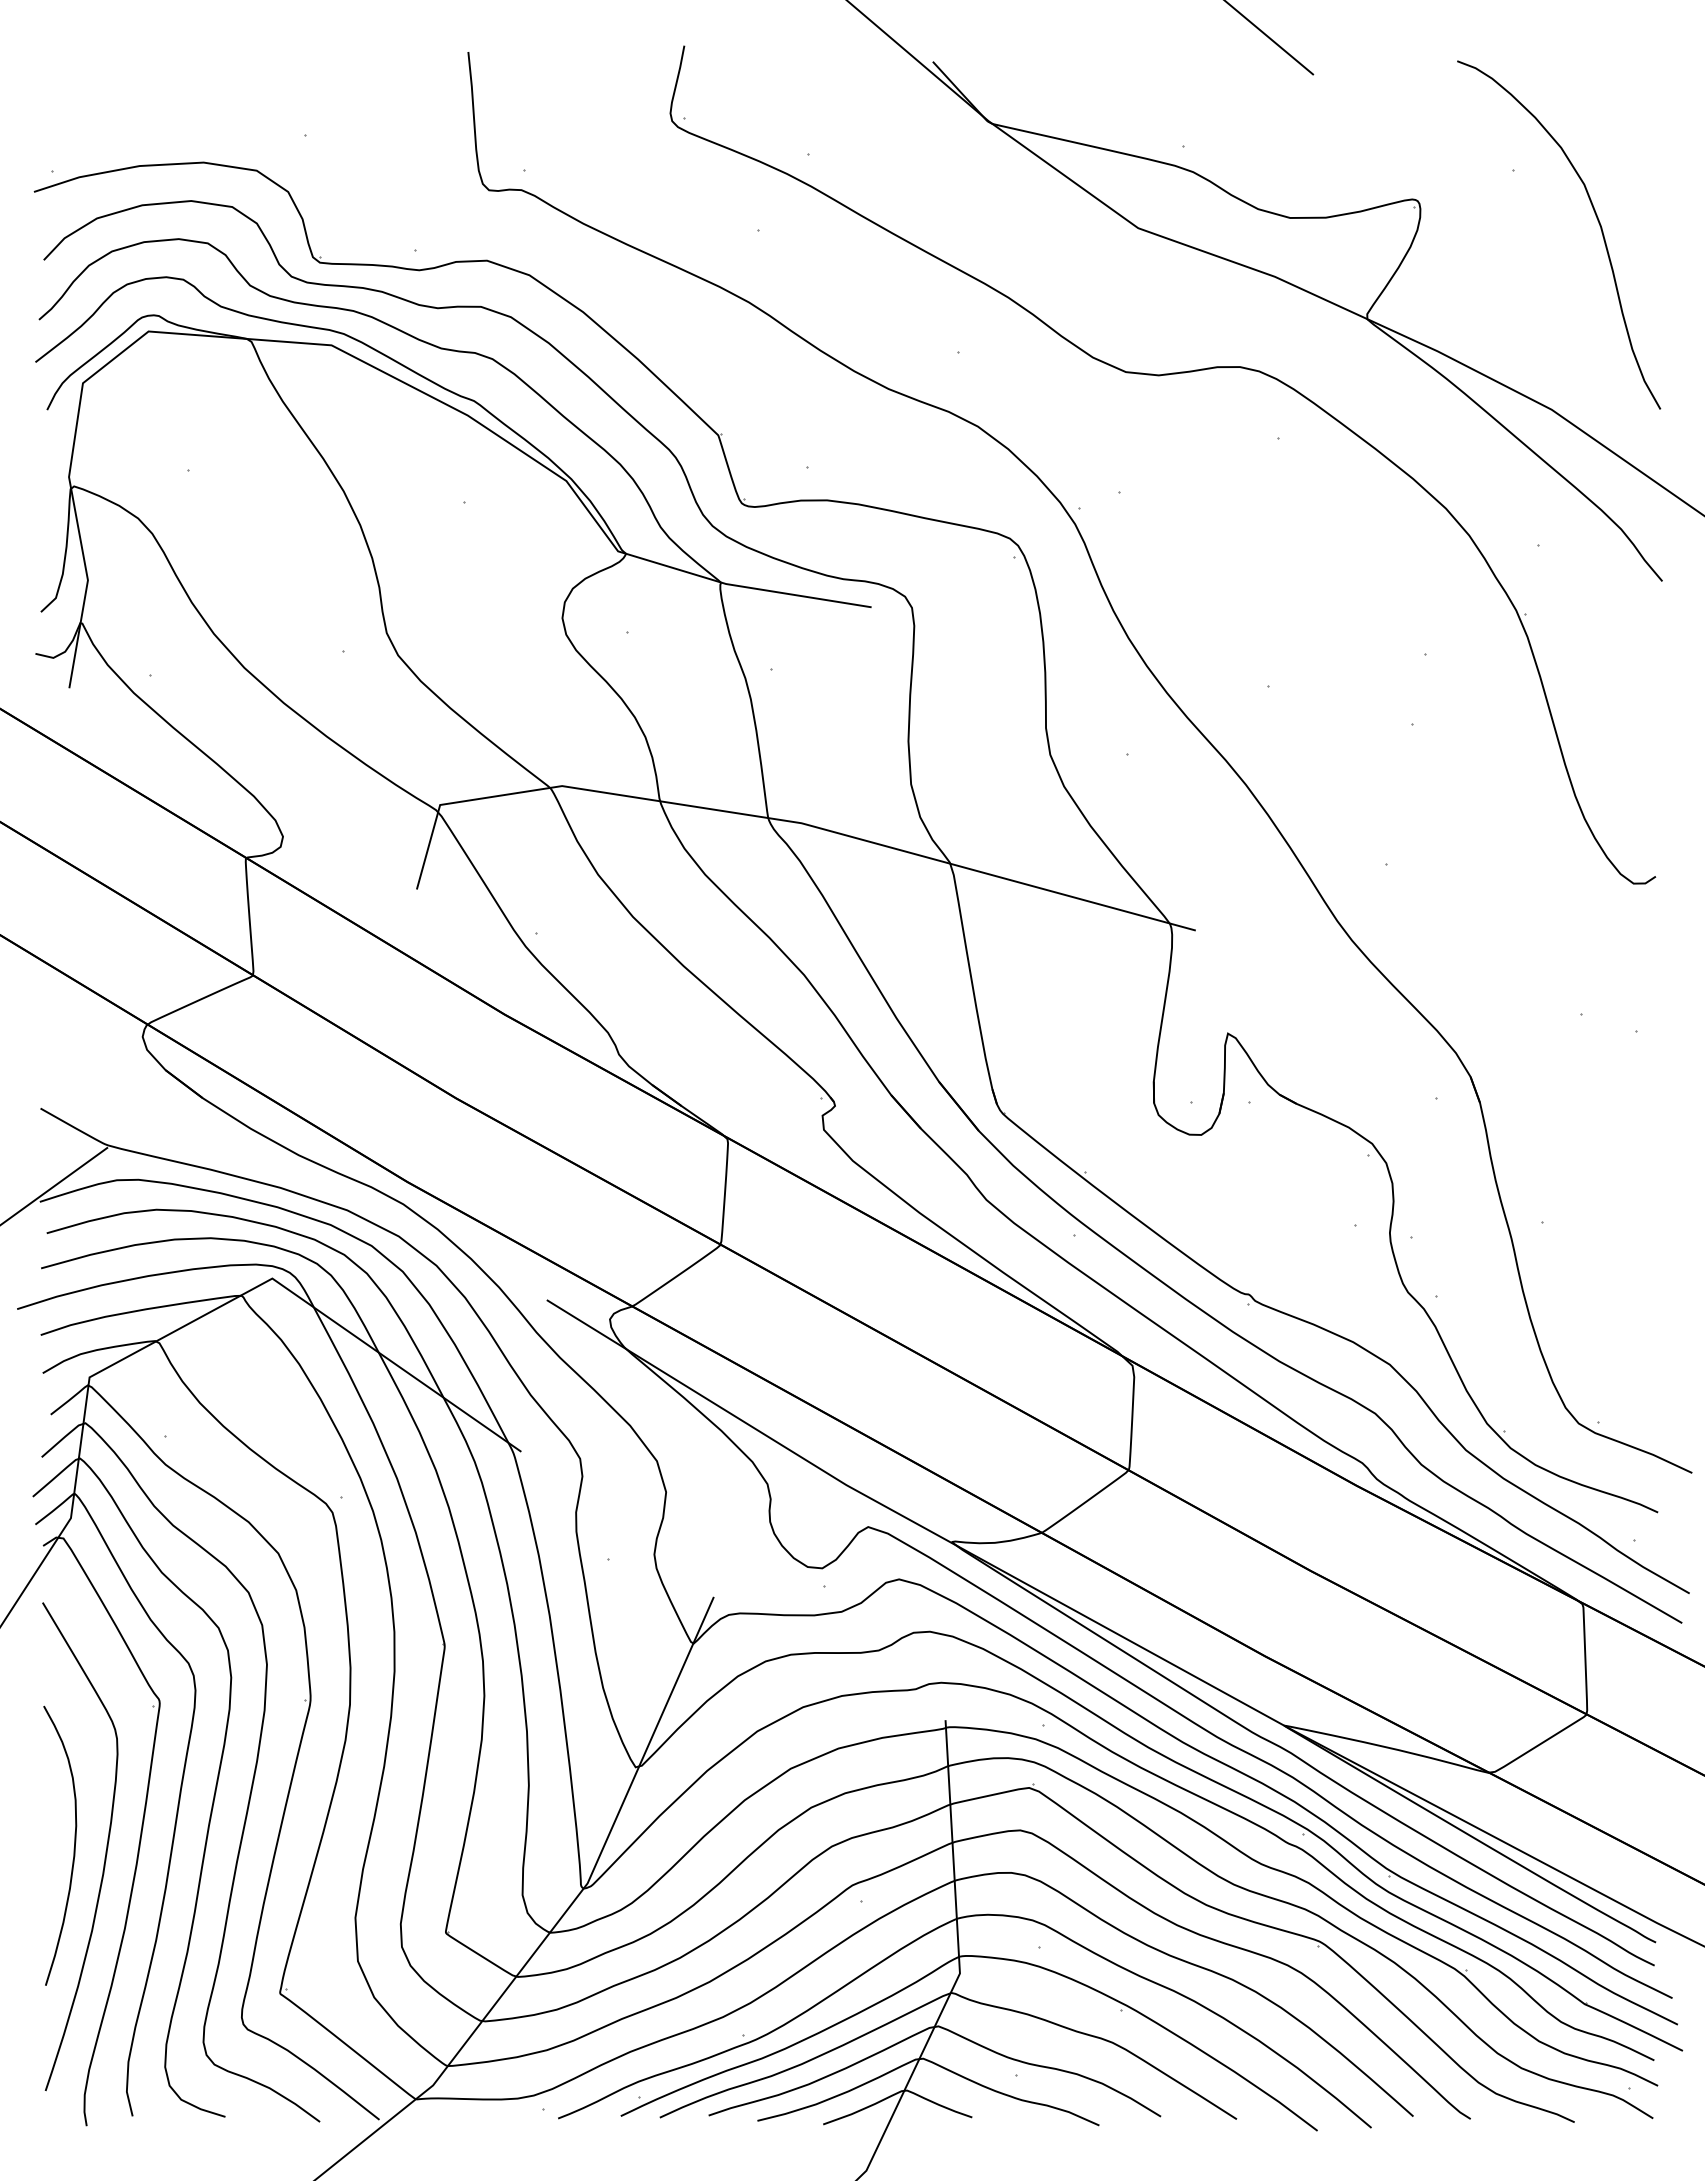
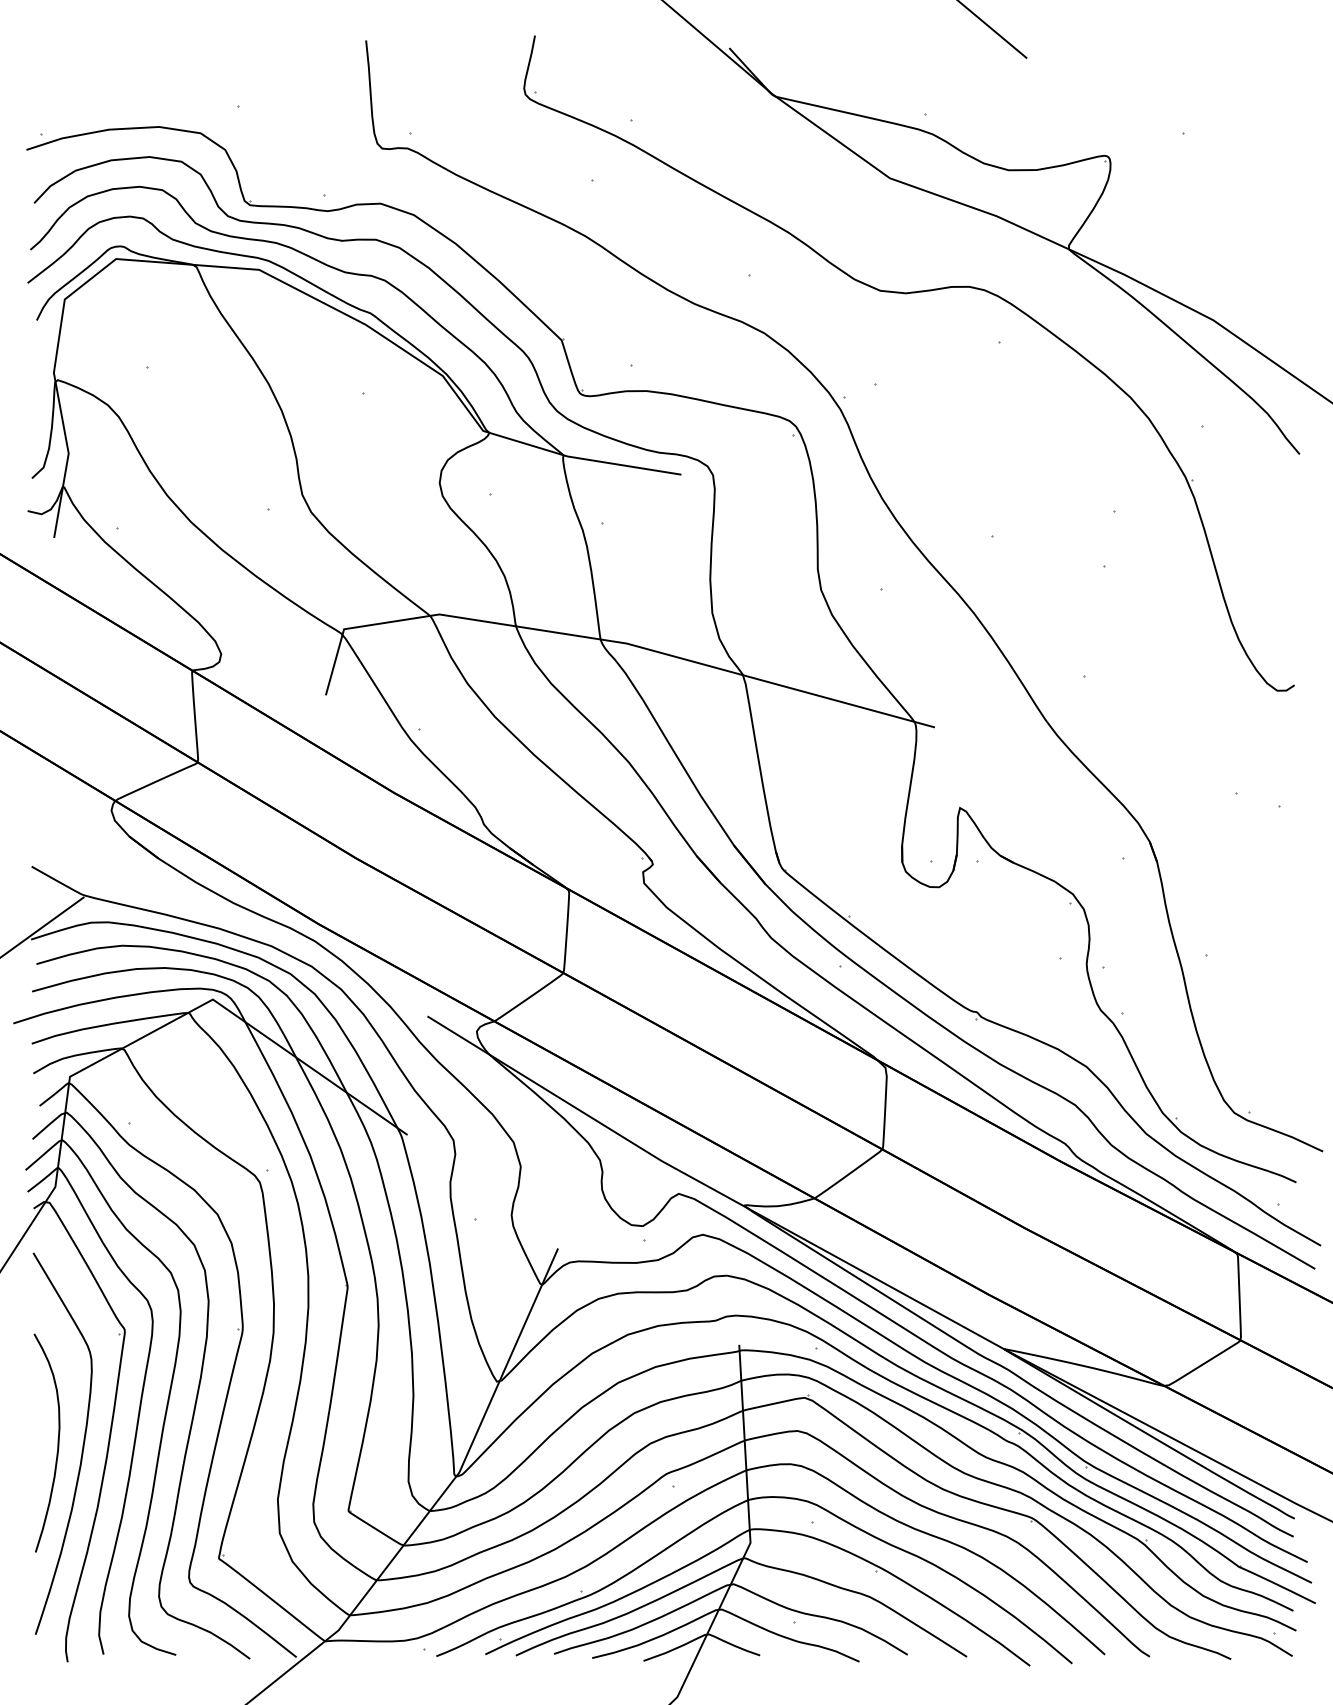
curve: (1596, 218) -> (1248, 170), removed

